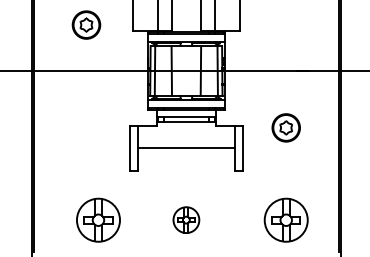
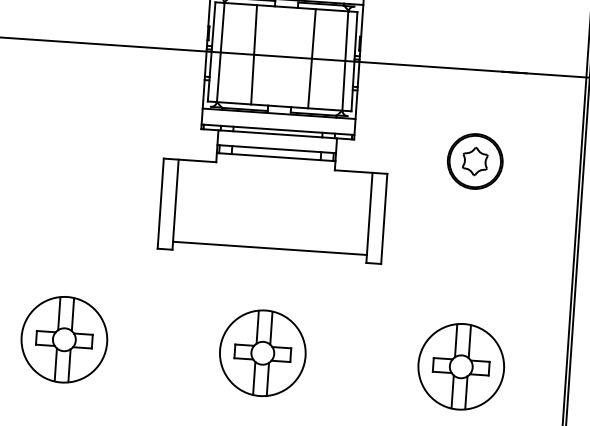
part: (285, 127) -> (473, 160), moved
line: (186, 148) -> (270, 248), moved
part: (98, 219) -> (64, 338), moved
part: (186, 219) -> (263, 351), size x1.67

